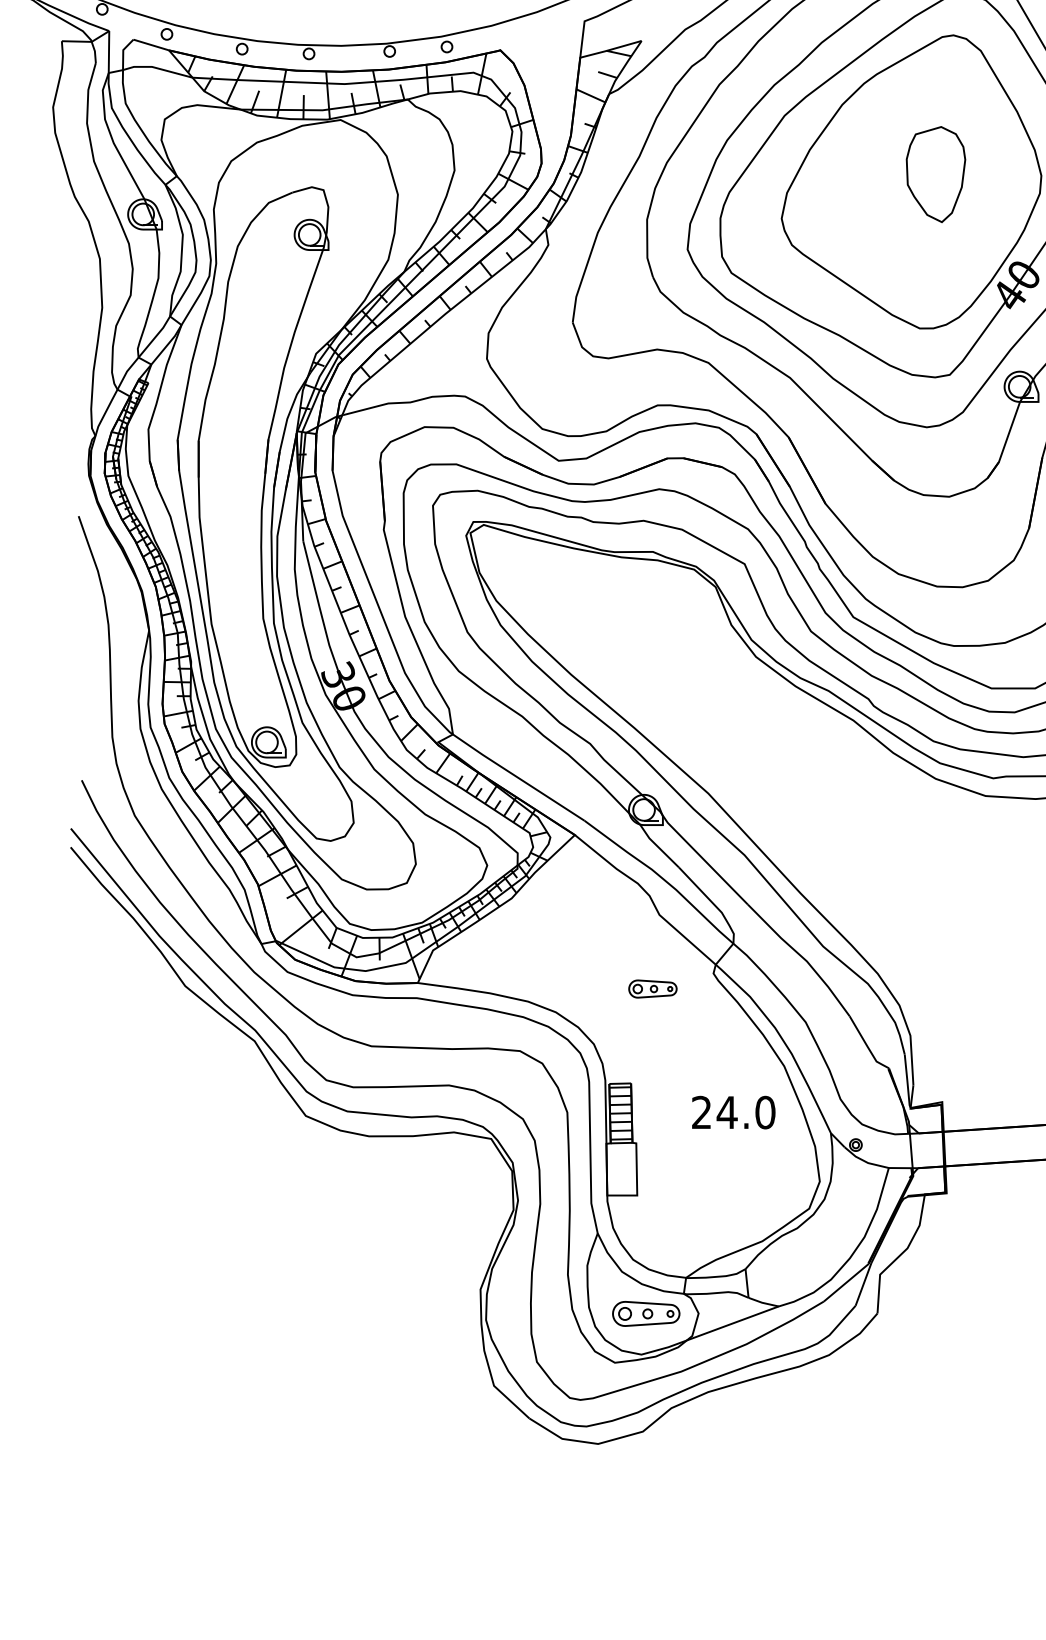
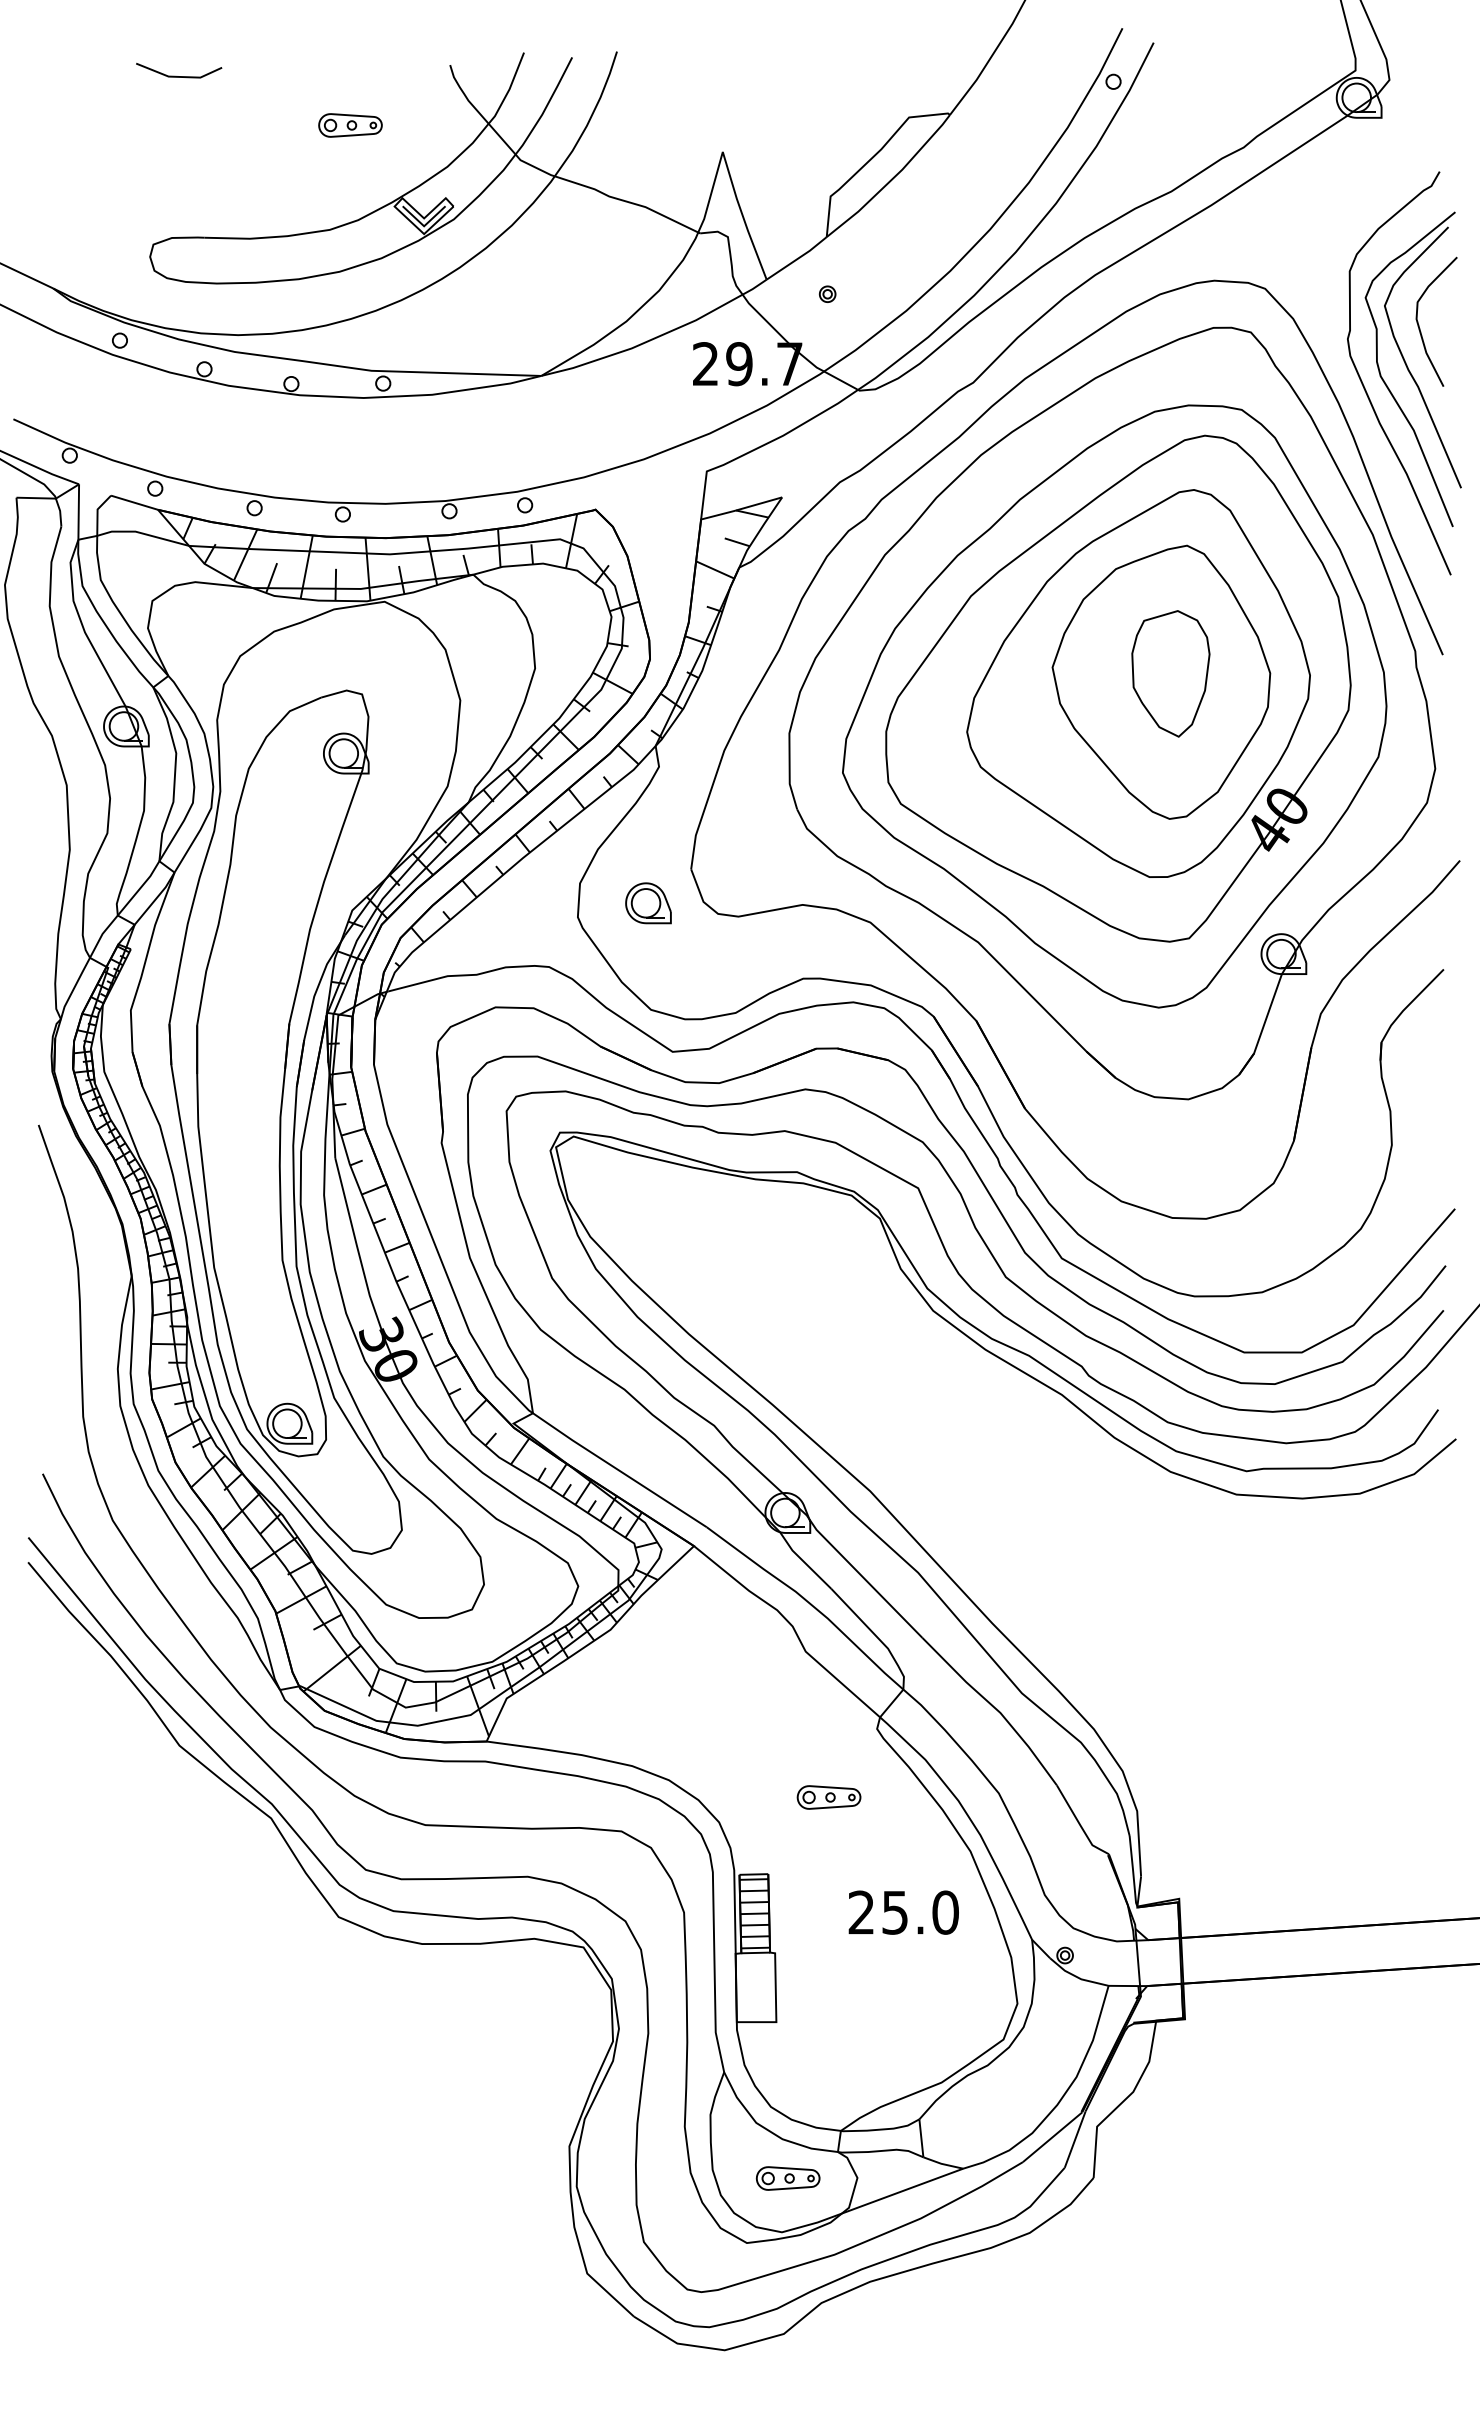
part: (928, 180) -> (1161, 681), added
part: (540, 348) -> (648, 903), added
part: (652, 989) -> (828, 1797), moved
text: (727, 1112) -> (895, 1912), 24.0 -> 25.0
part: (645, 1313) -> (787, 2178), size x0.71

